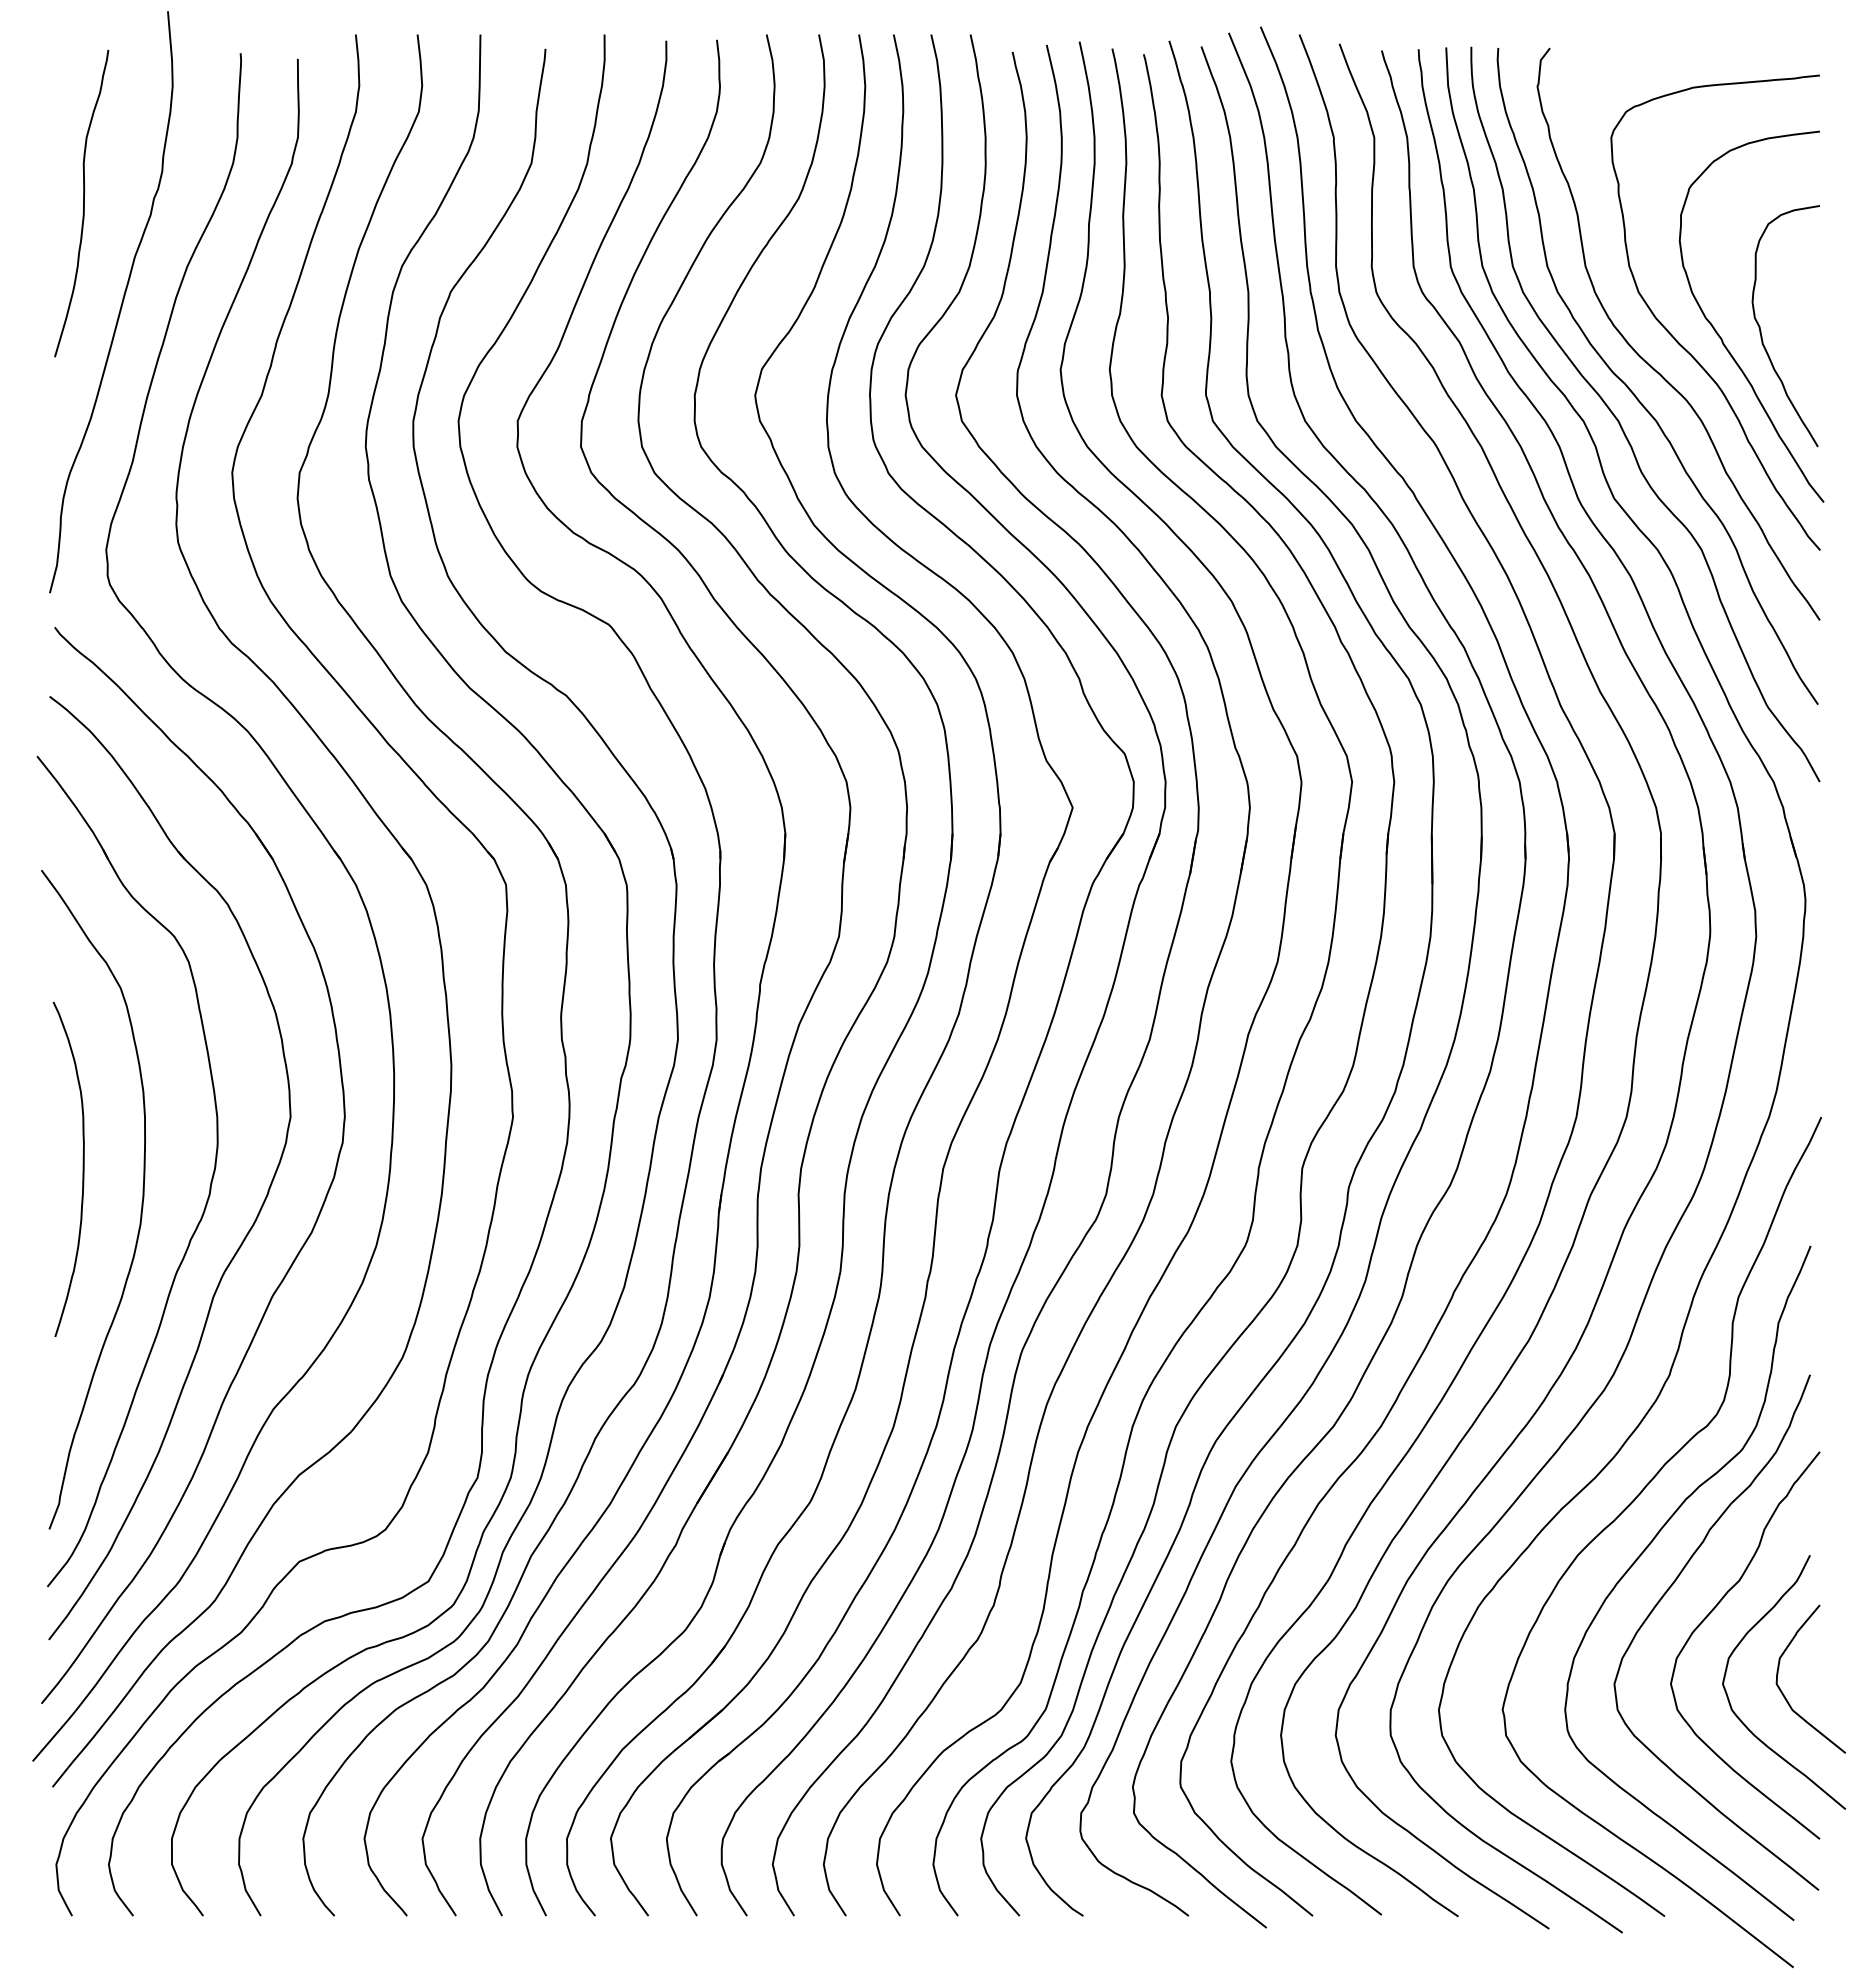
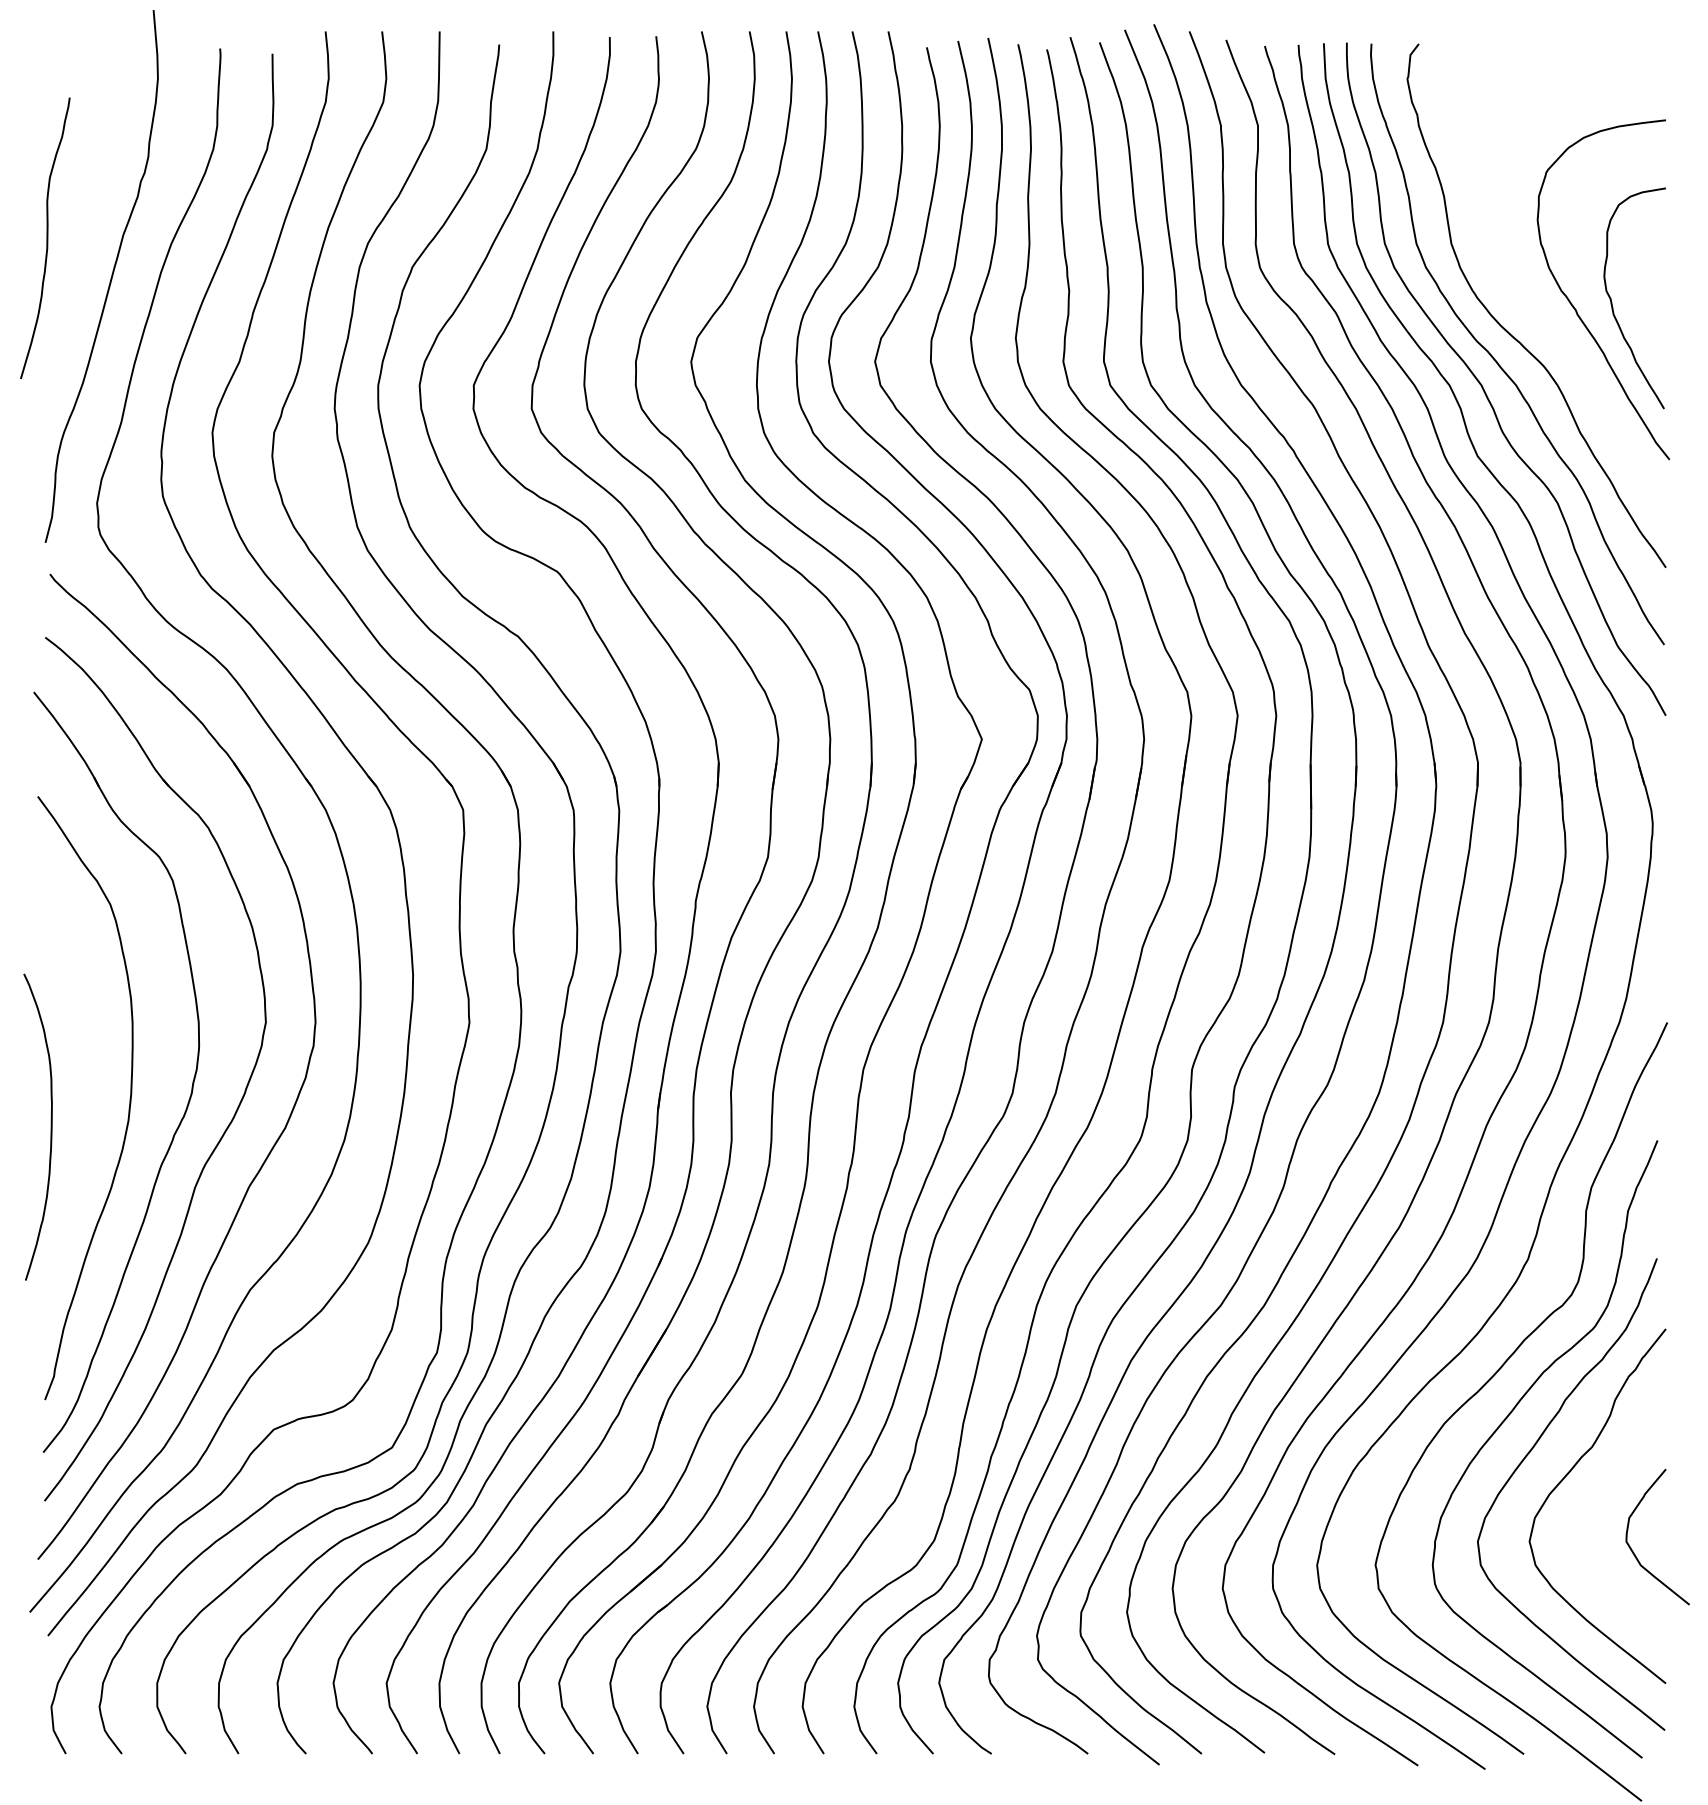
curve: (83, 203) -> (46, 238), moved
curve: (1682, 345) -> (1540, 316), removed
curve: (82, 1168) -> (50, 1126), moved
curve: (1740, 1718) -> (1593, 1573), removed

